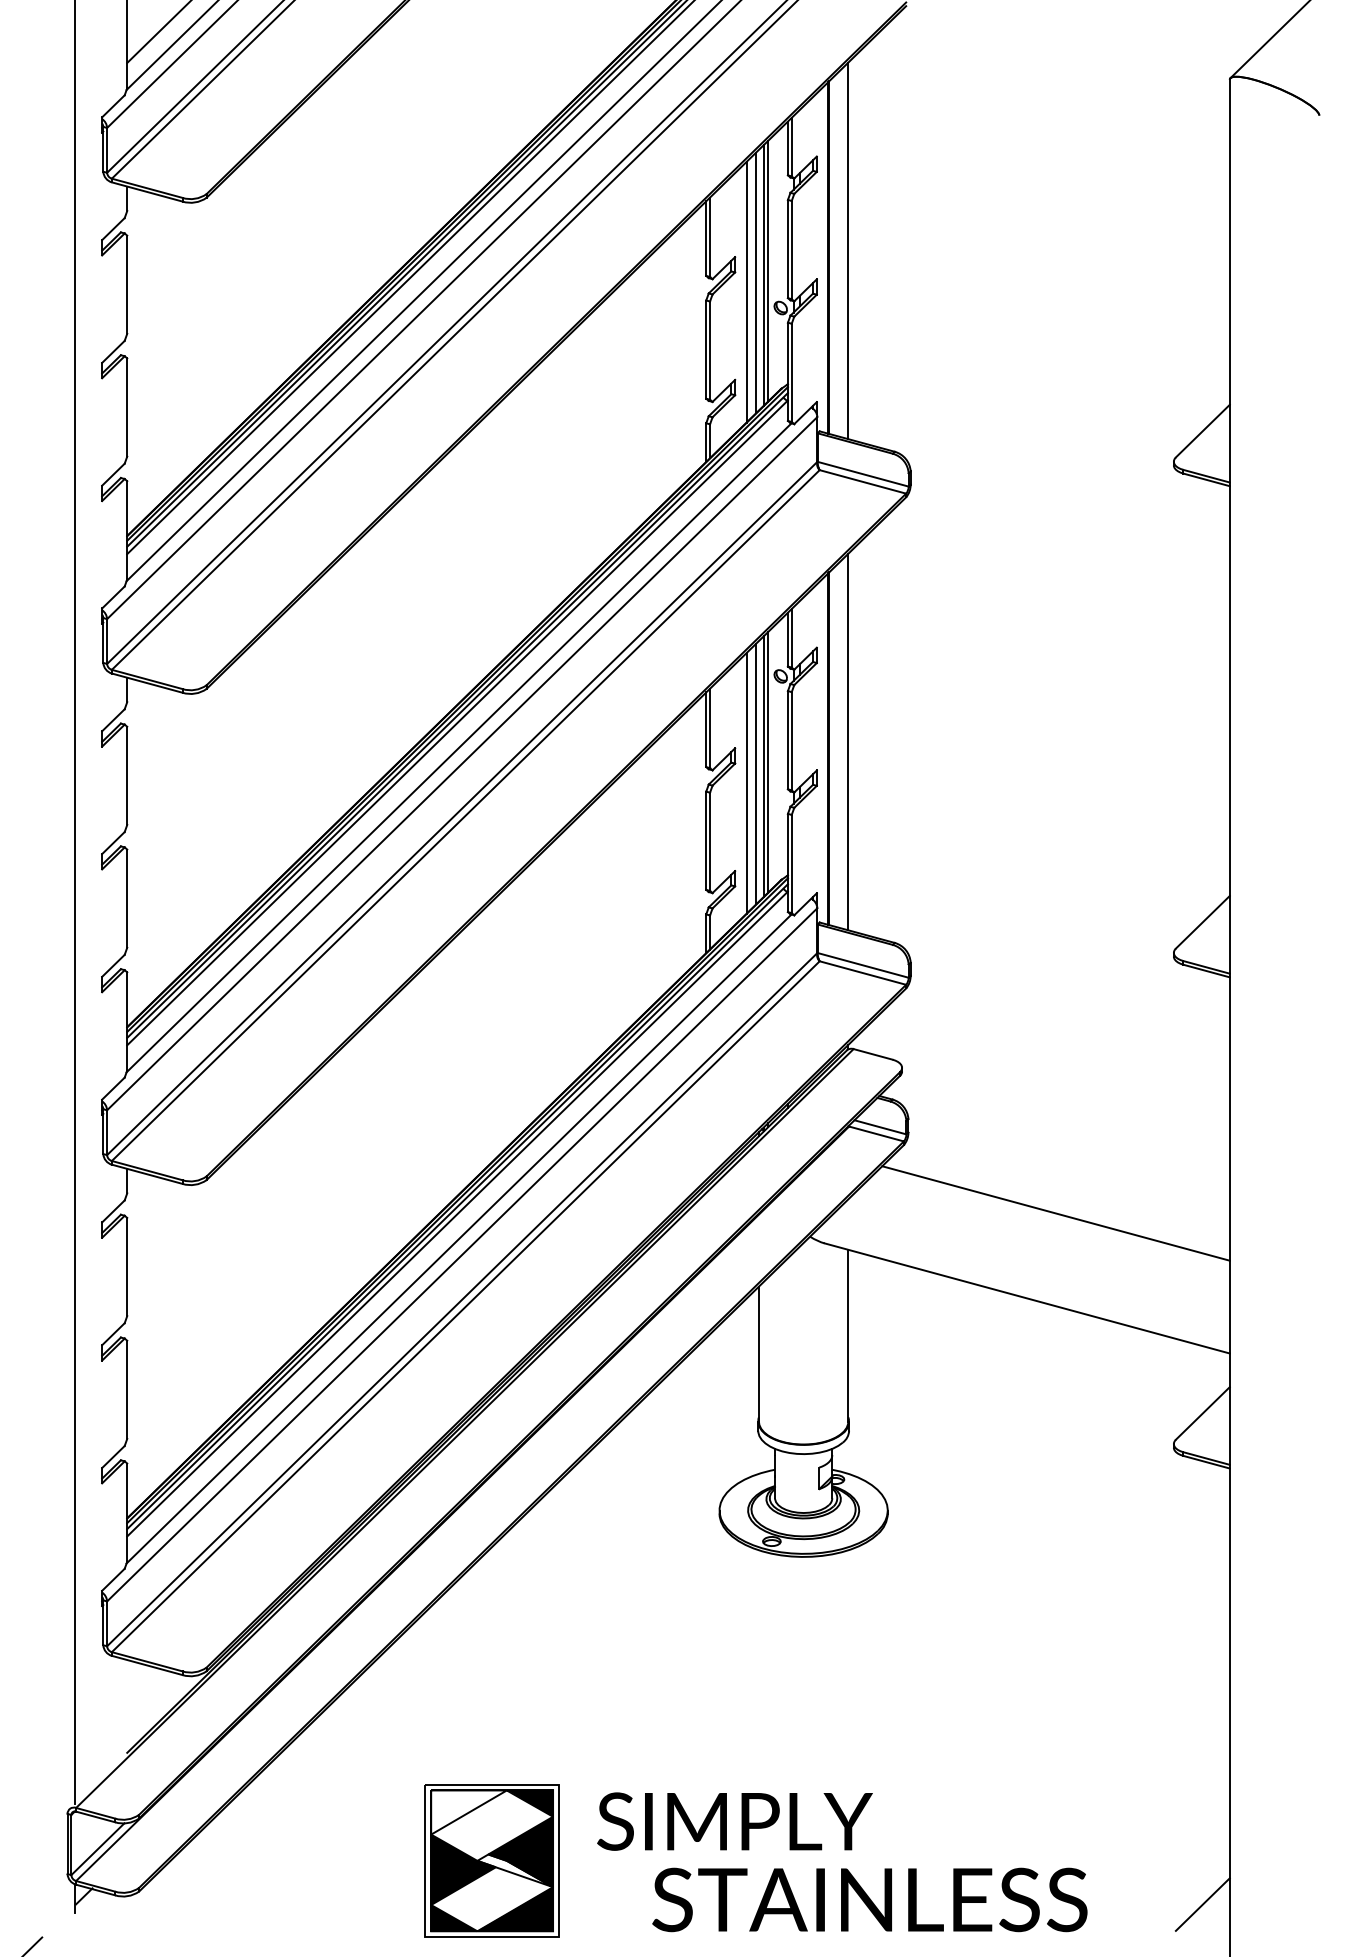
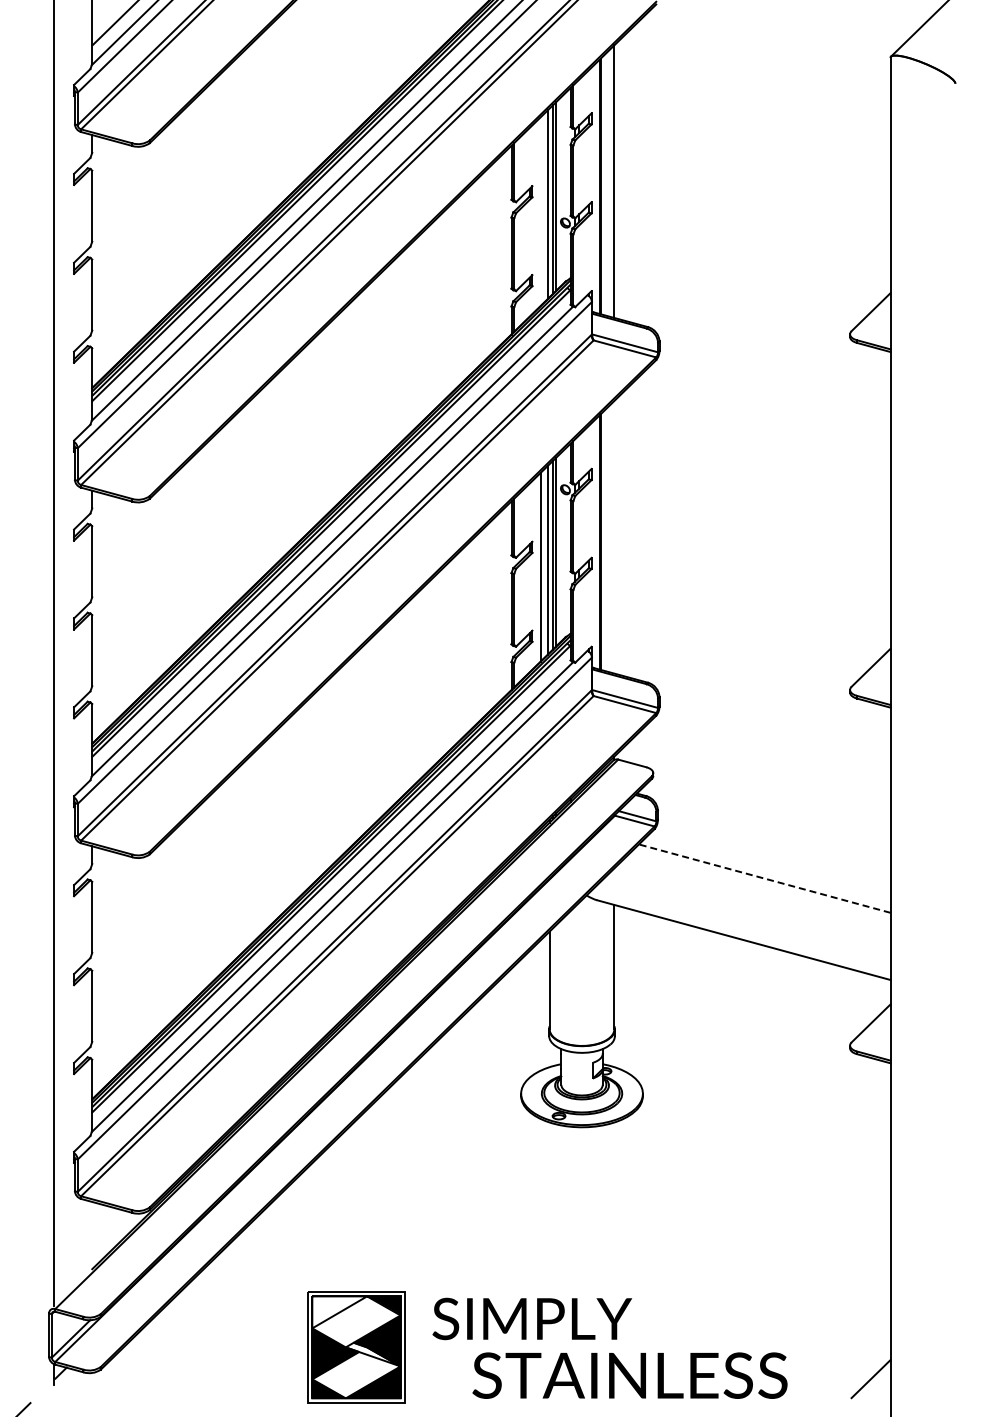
line: (746, 292) -> (540, 211), removed
line: (848, 740) -> (614, 536), removed
line: (1055, 1213) -> (764, 878), solid -> dashed

